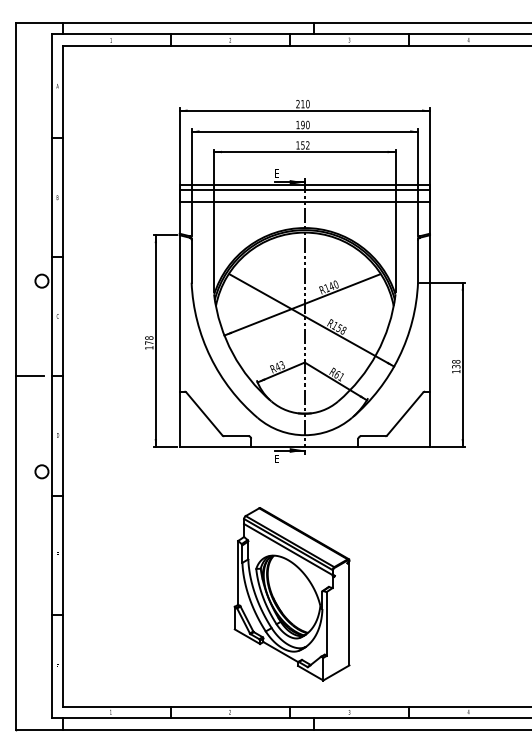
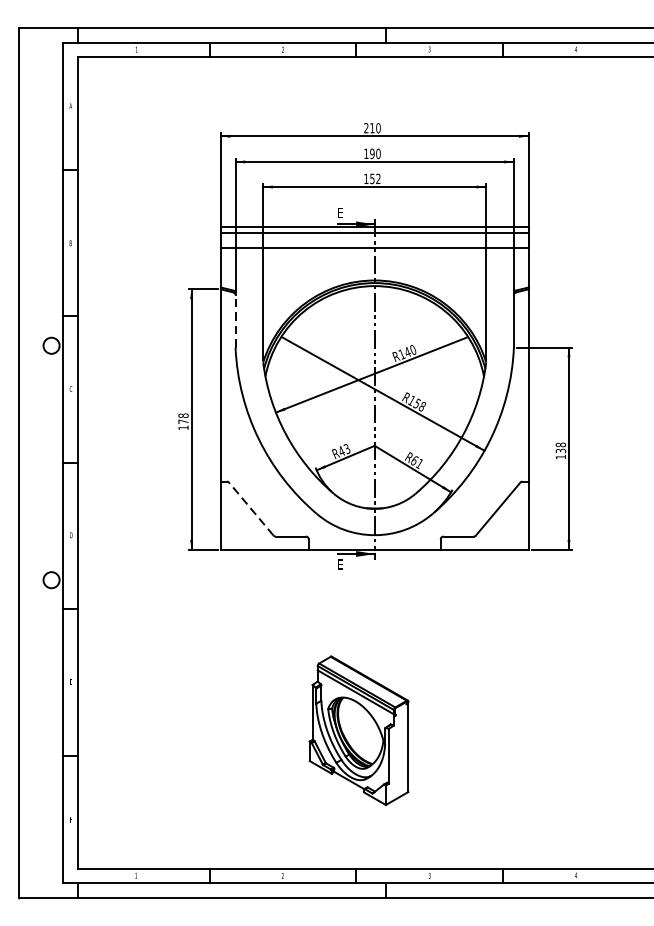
line: (191, 260) -> (235, 320), solid -> dashed
line: (29, 376) -> (36, 463), removed
line: (204, 413) -> (251, 508), solid -> dashed
part: (291, 594) -> (358, 731), size x0.7

